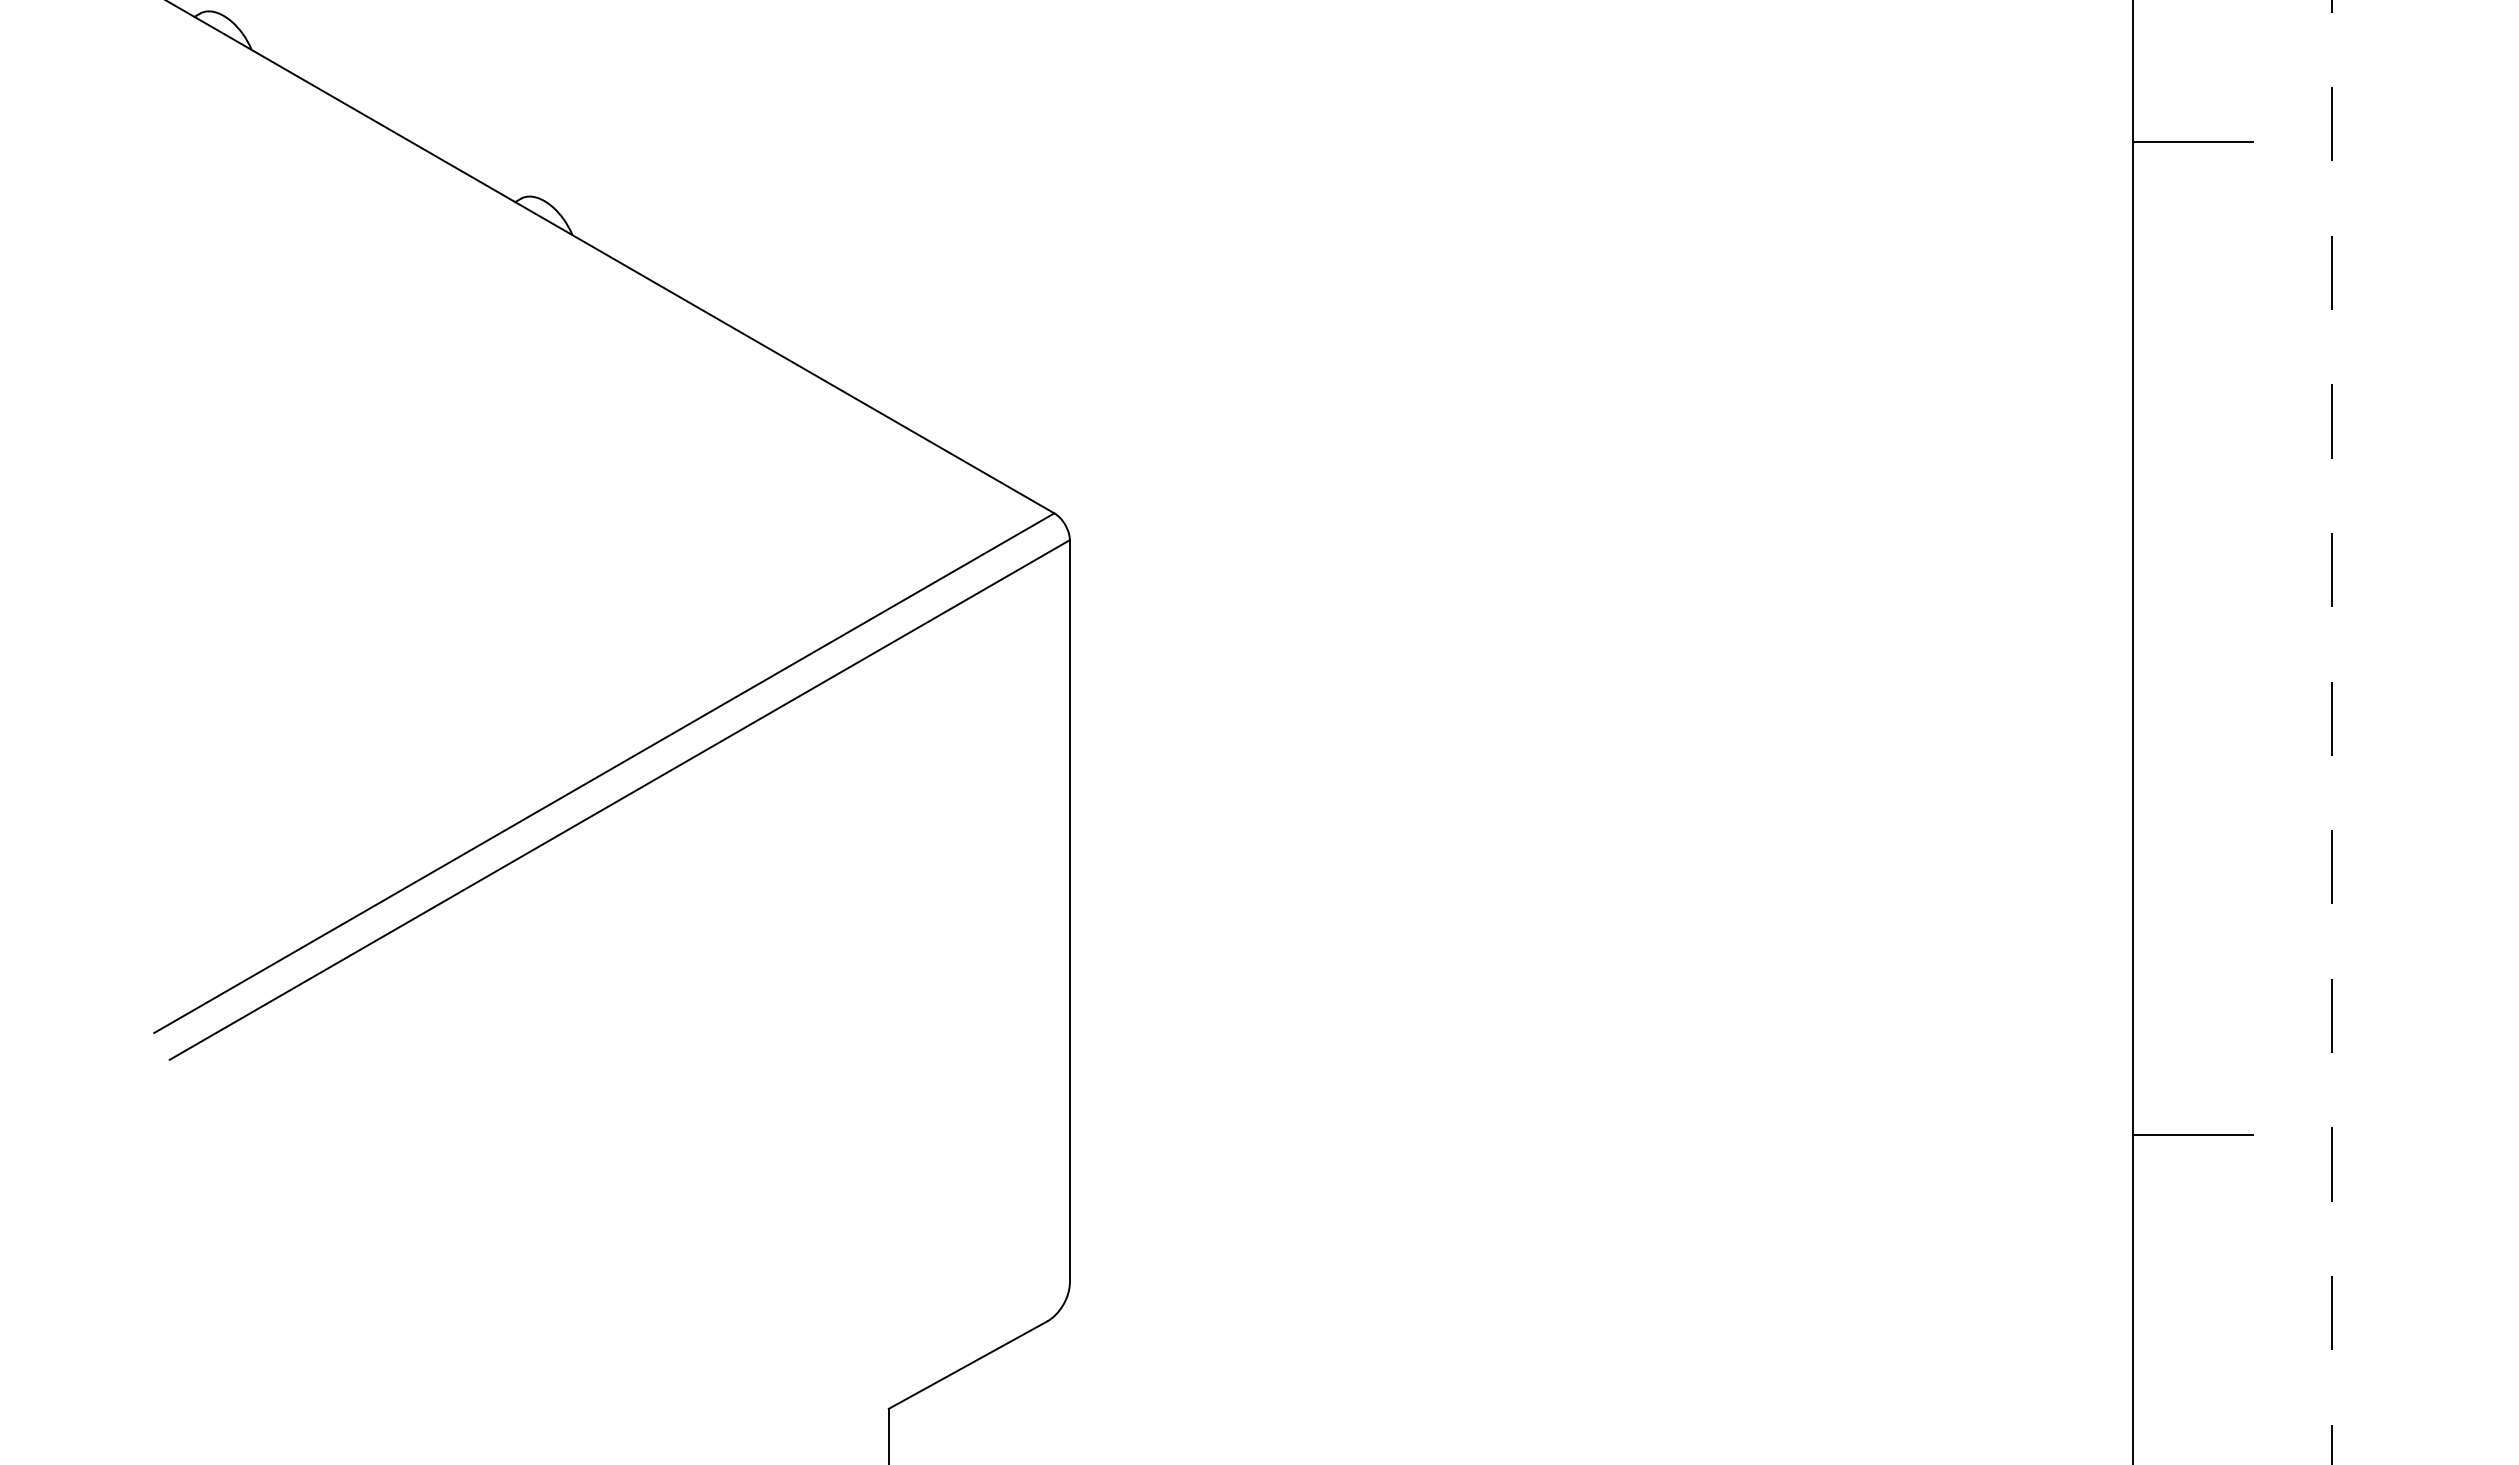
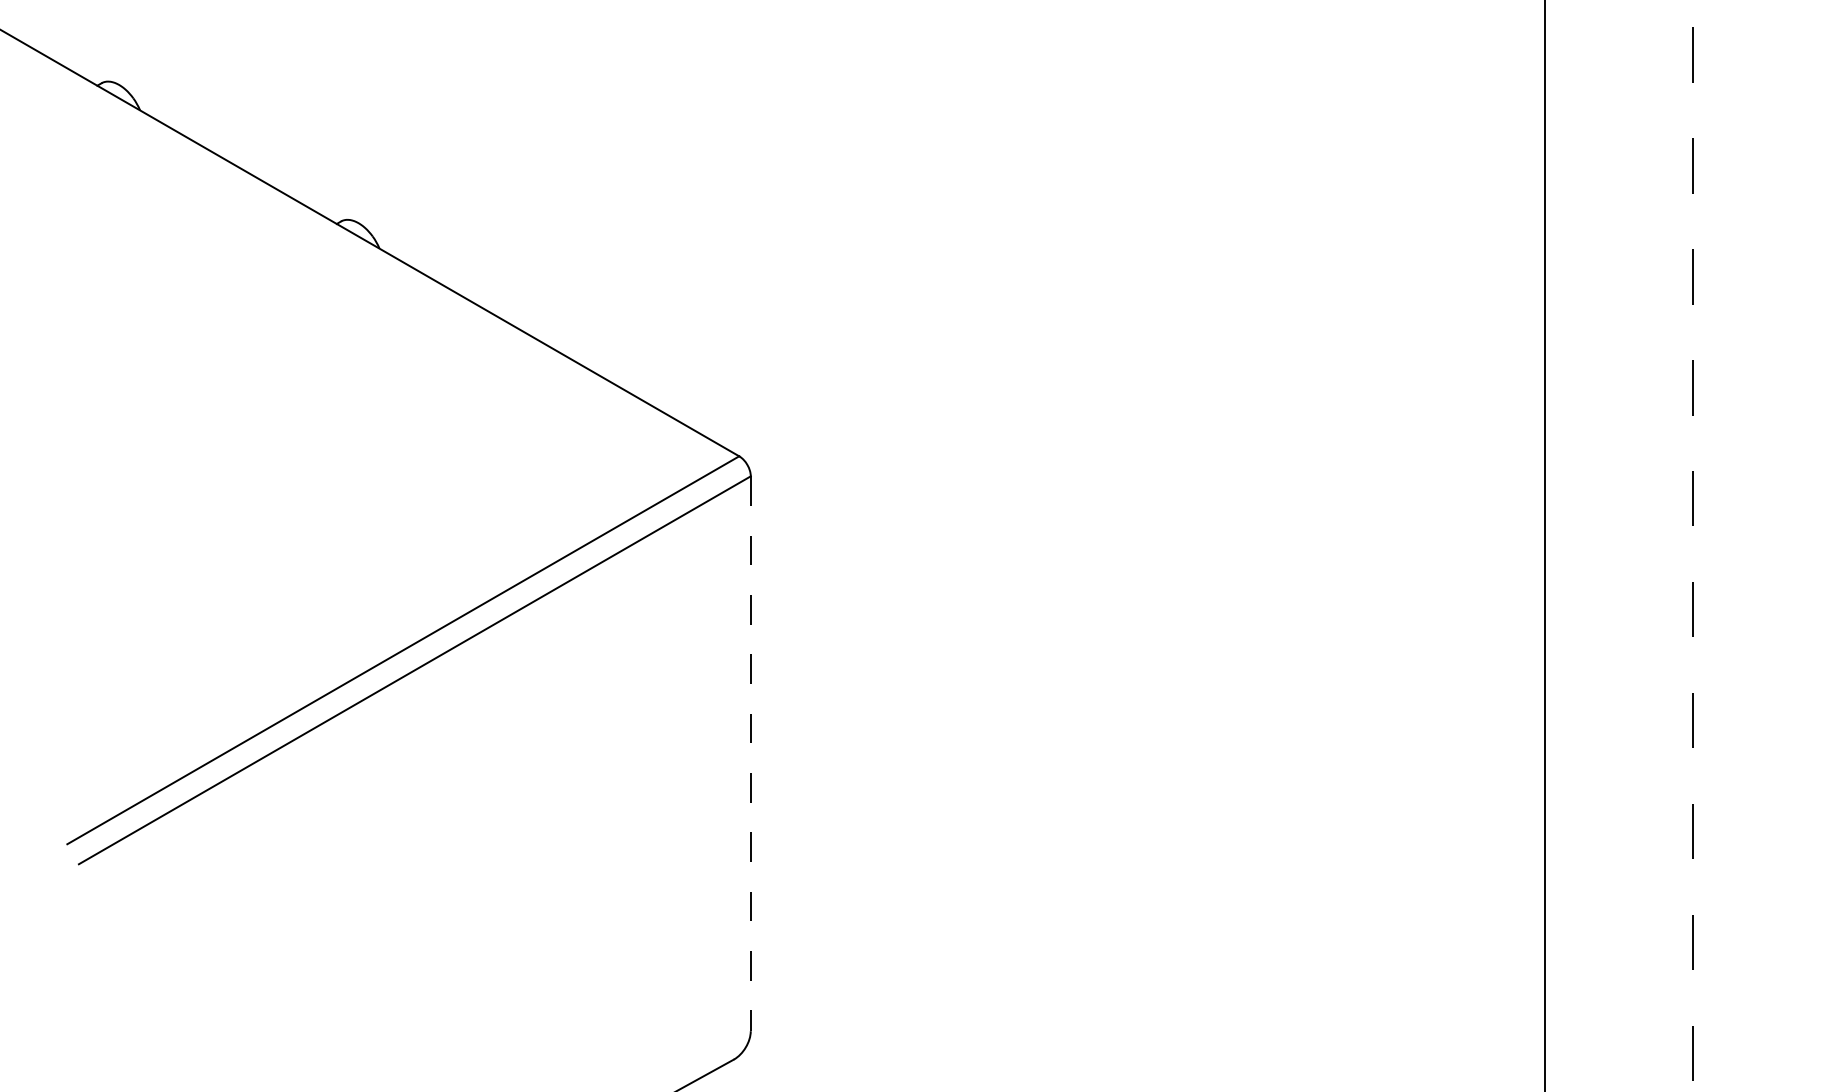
line: (2192, 141) -> (1588, 178), removed
line: (1069, 911) -> (750, 753), solid -> dashed
line: (2192, 1134) -> (1588, 920), removed

